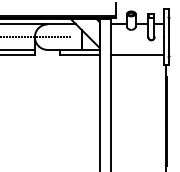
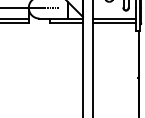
line: (137, 49) -> (114, 18), added

